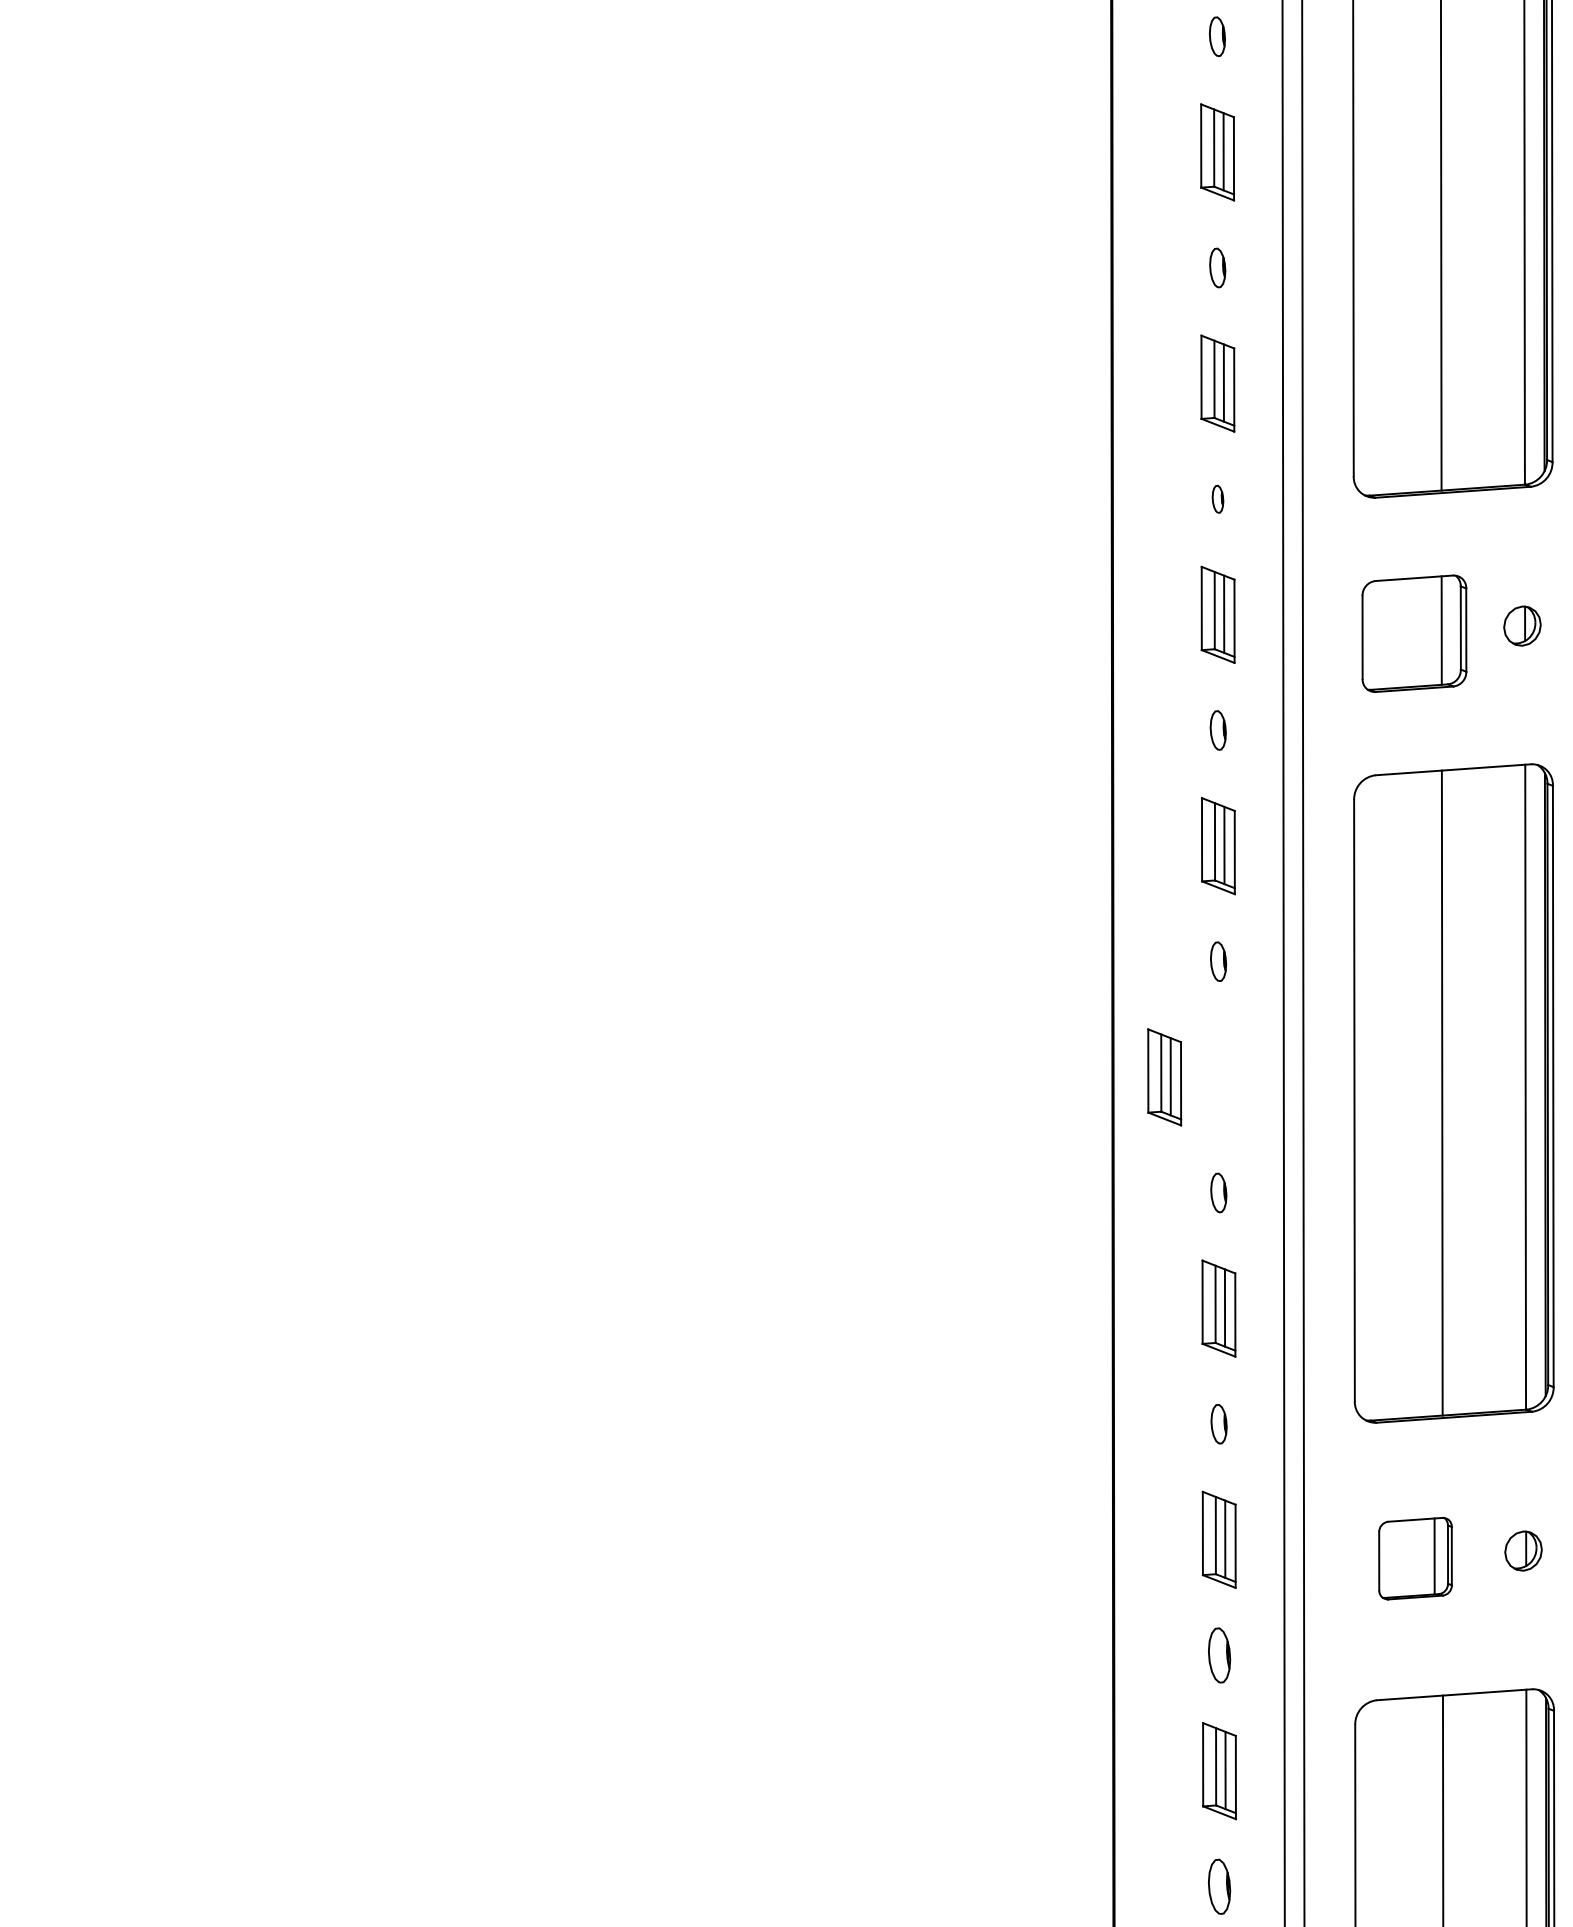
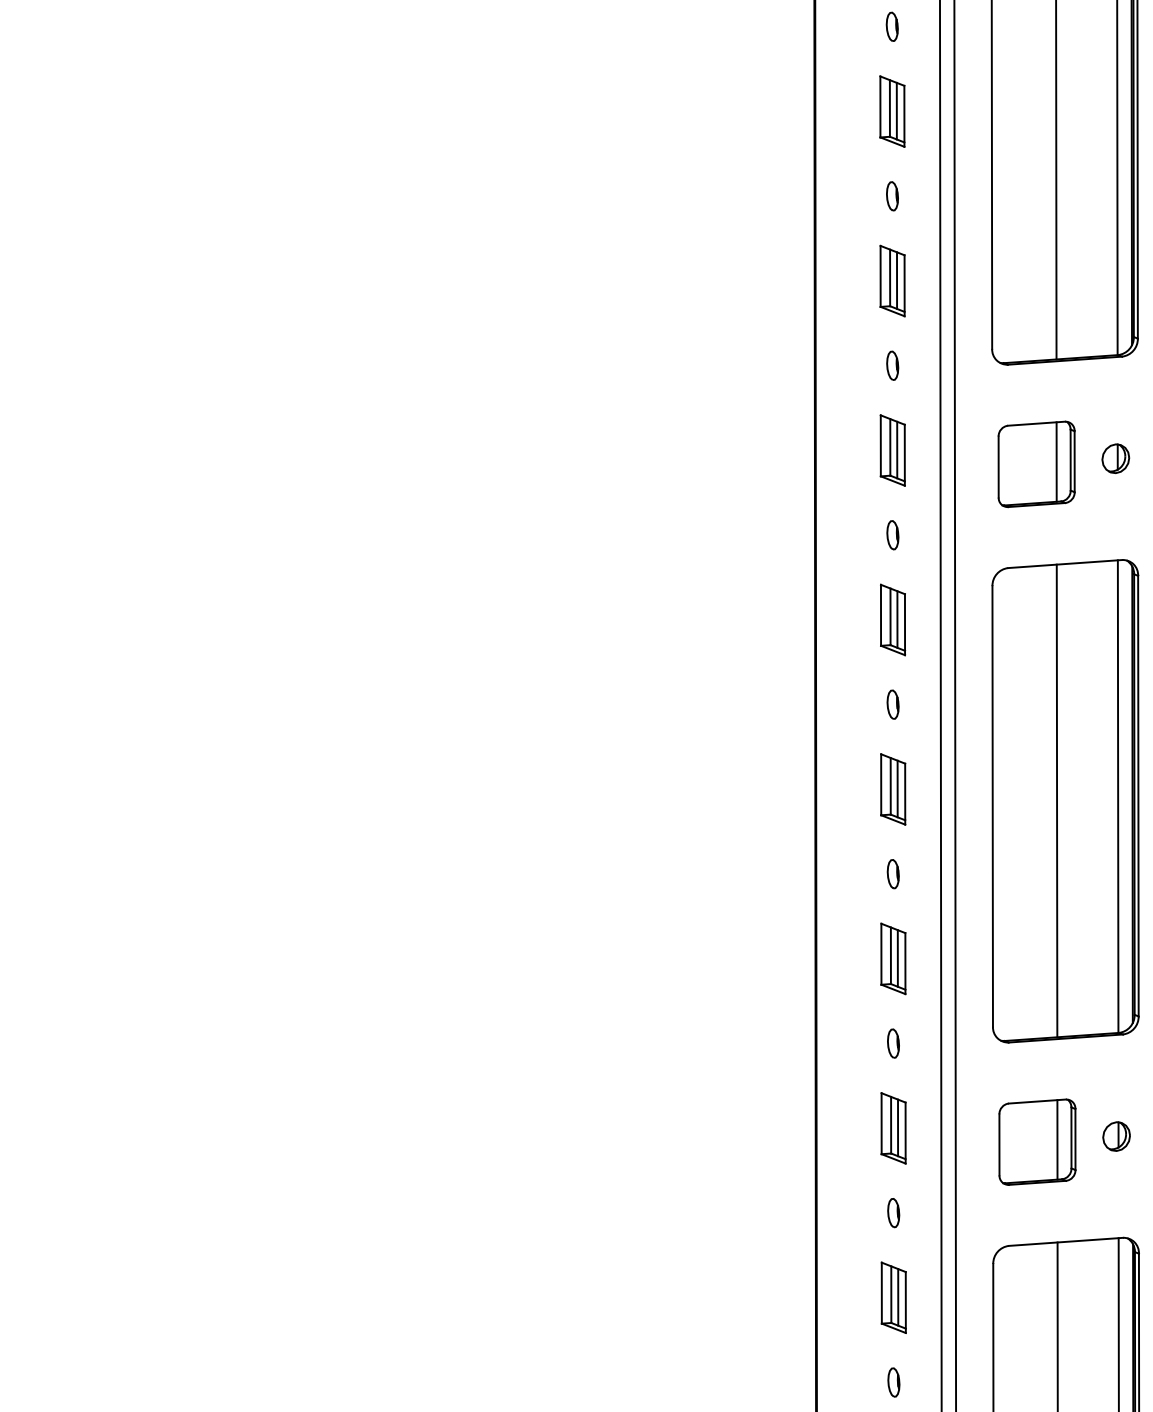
part: (1217, 499) -> (892, 365), size x1.43
part: (1164, 1077) -> (893, 789), moved
part: (1415, 1558) -> (1037, 1142), size x1.43
part: (1218, 1655) -> (893, 1213), size x0.71
part: (1219, 1886) -> (893, 1382), size x0.71

